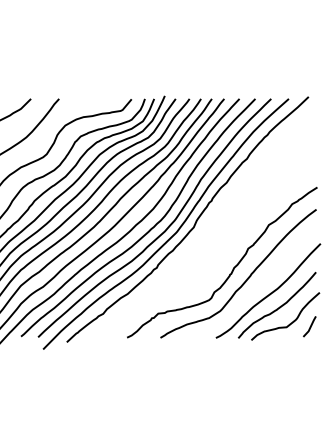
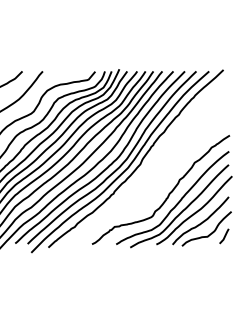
curve: (253, 289) -> (183, 209), added

